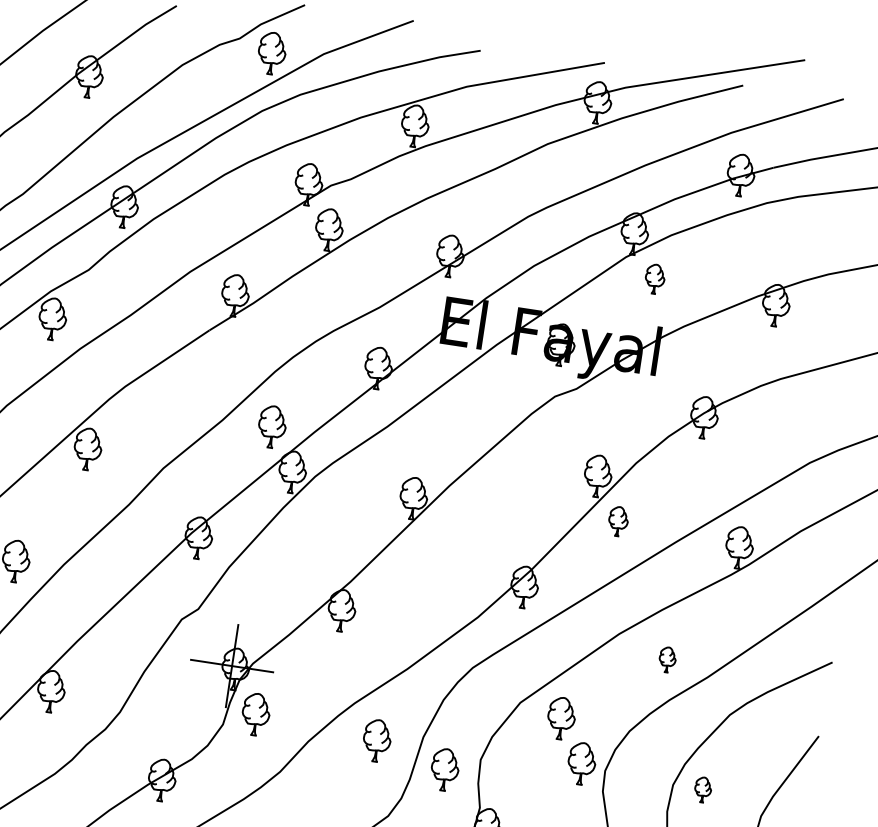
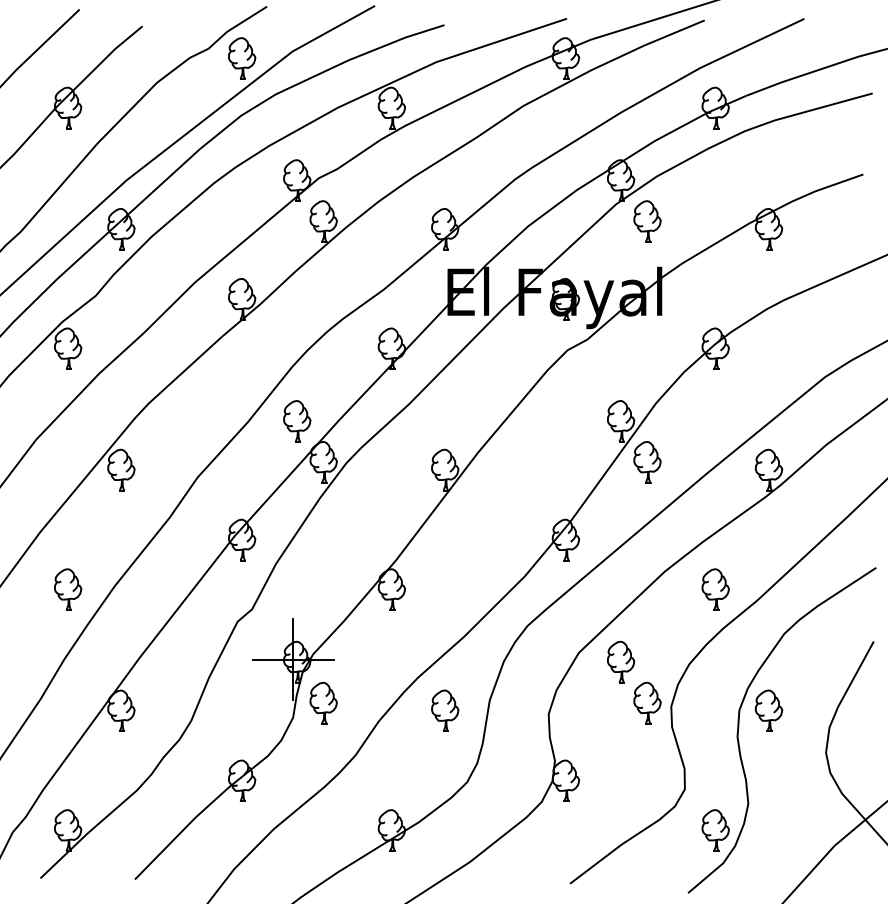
part: (655, 279) -> (647, 221), size x1.43
part: (618, 521) -> (647, 462), size x1.43
part: (667, 659) -> (715, 589), size x1.67
part: (445, 769) -> (515, 728), removed
part: (703, 789) -> (769, 710), size x1.67

